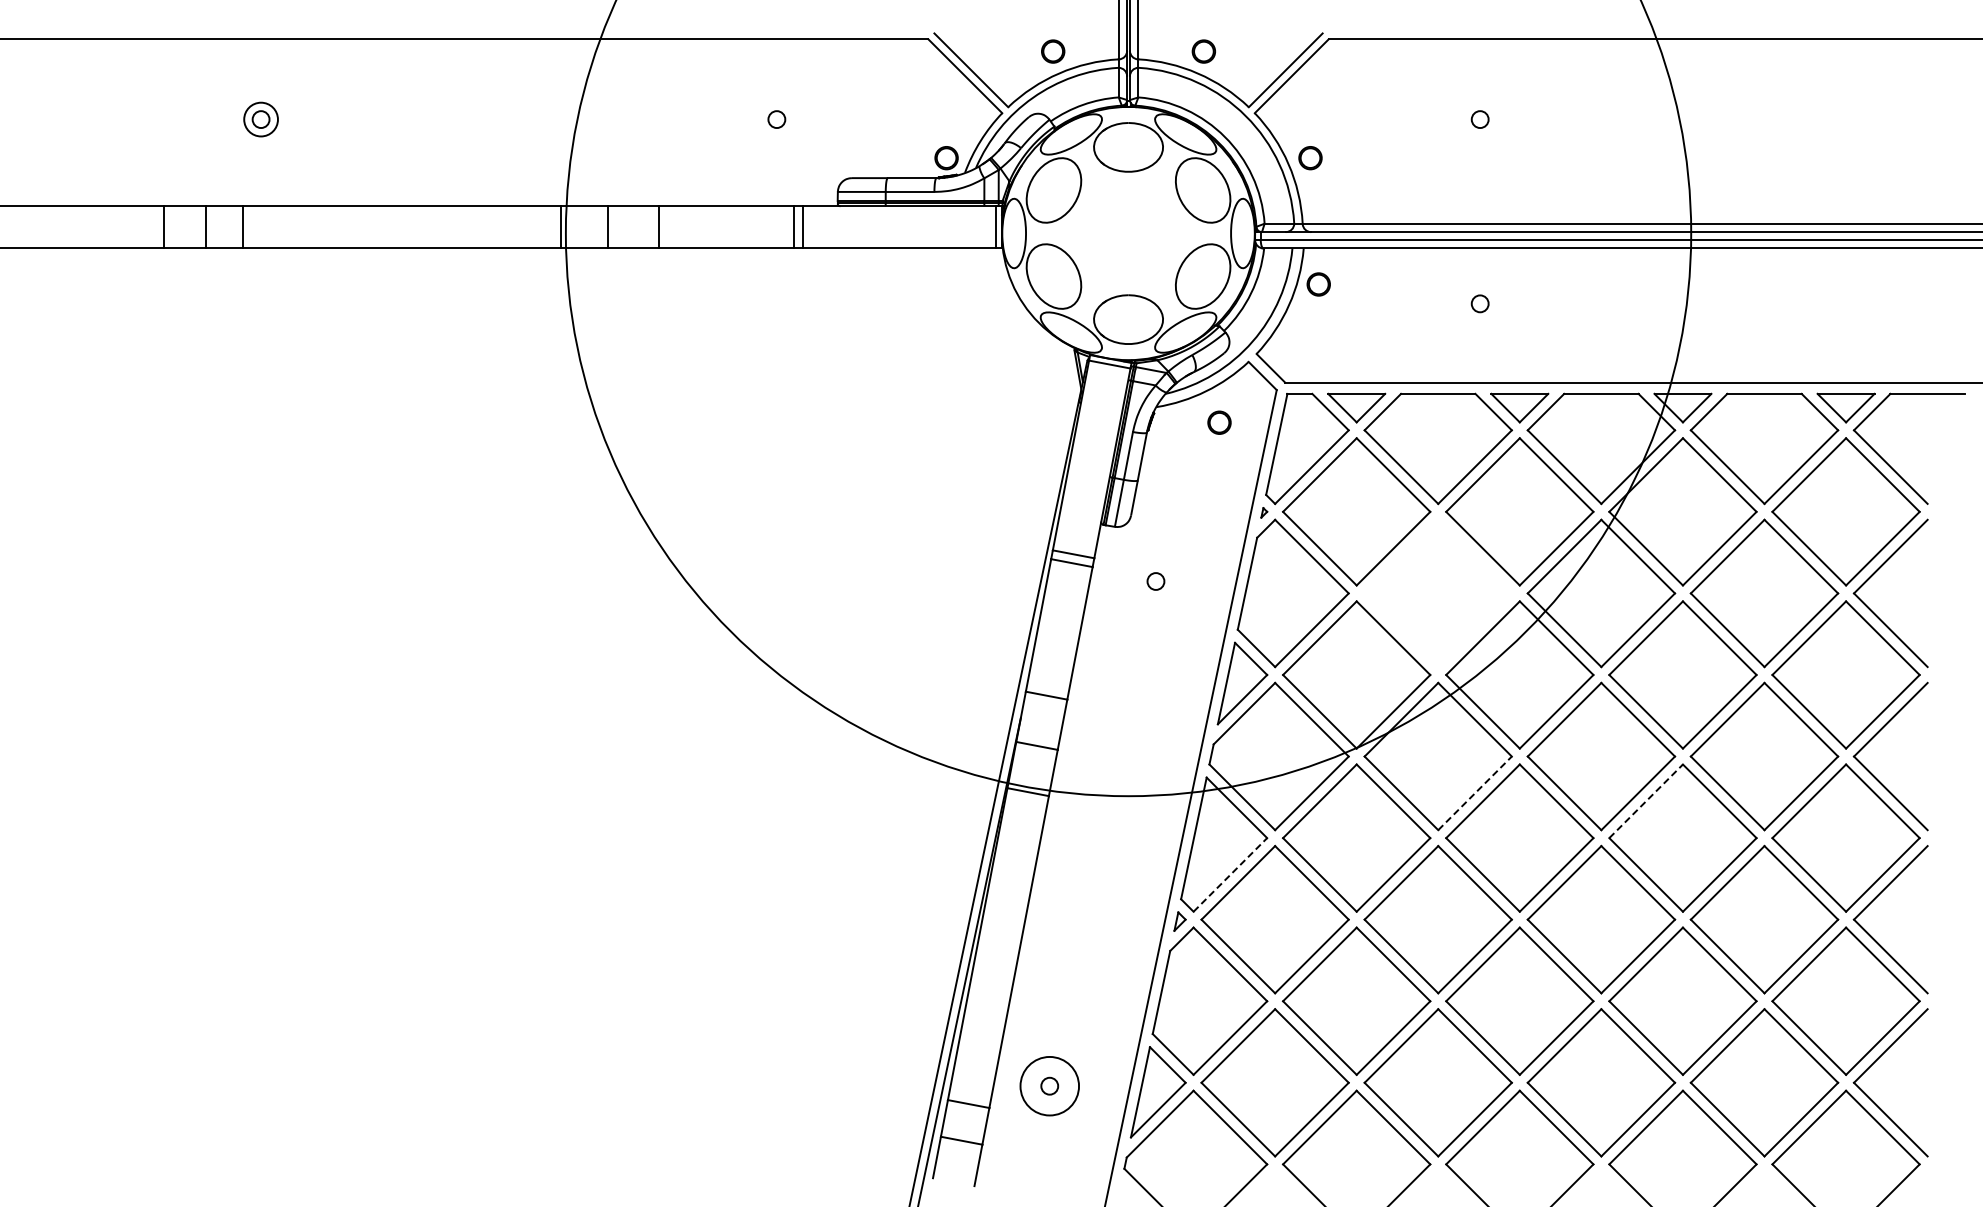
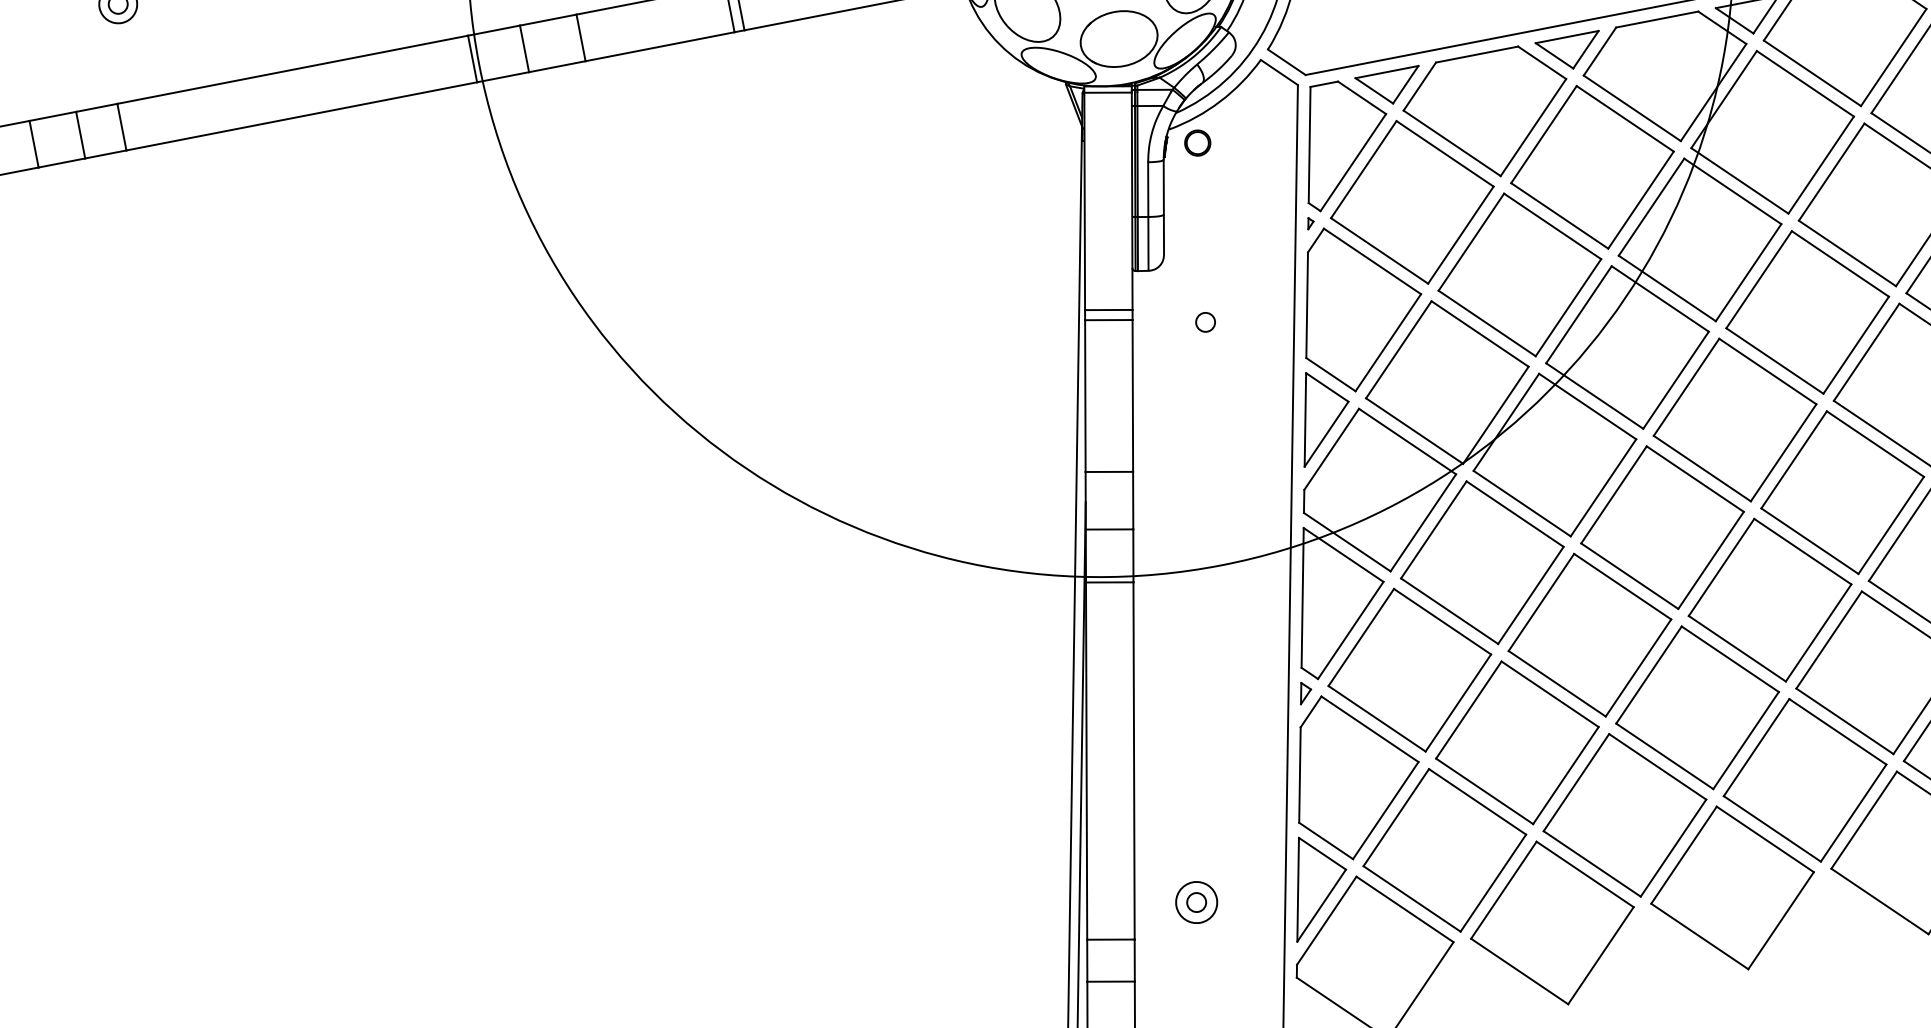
circle: (1219, 422) -> (1197, 142), moved
part: (1437, 593) -> (1519, 275), added
line: (1475, 793) -> (1603, 487), dashed -> solid
line: (1646, 800) -> (1794, 458), dashed -> solid
line: (1230, 874) -> (1350, 629), dashed -> solid
circle: (1049, 1085) -> (1196, 901), size x0.62

